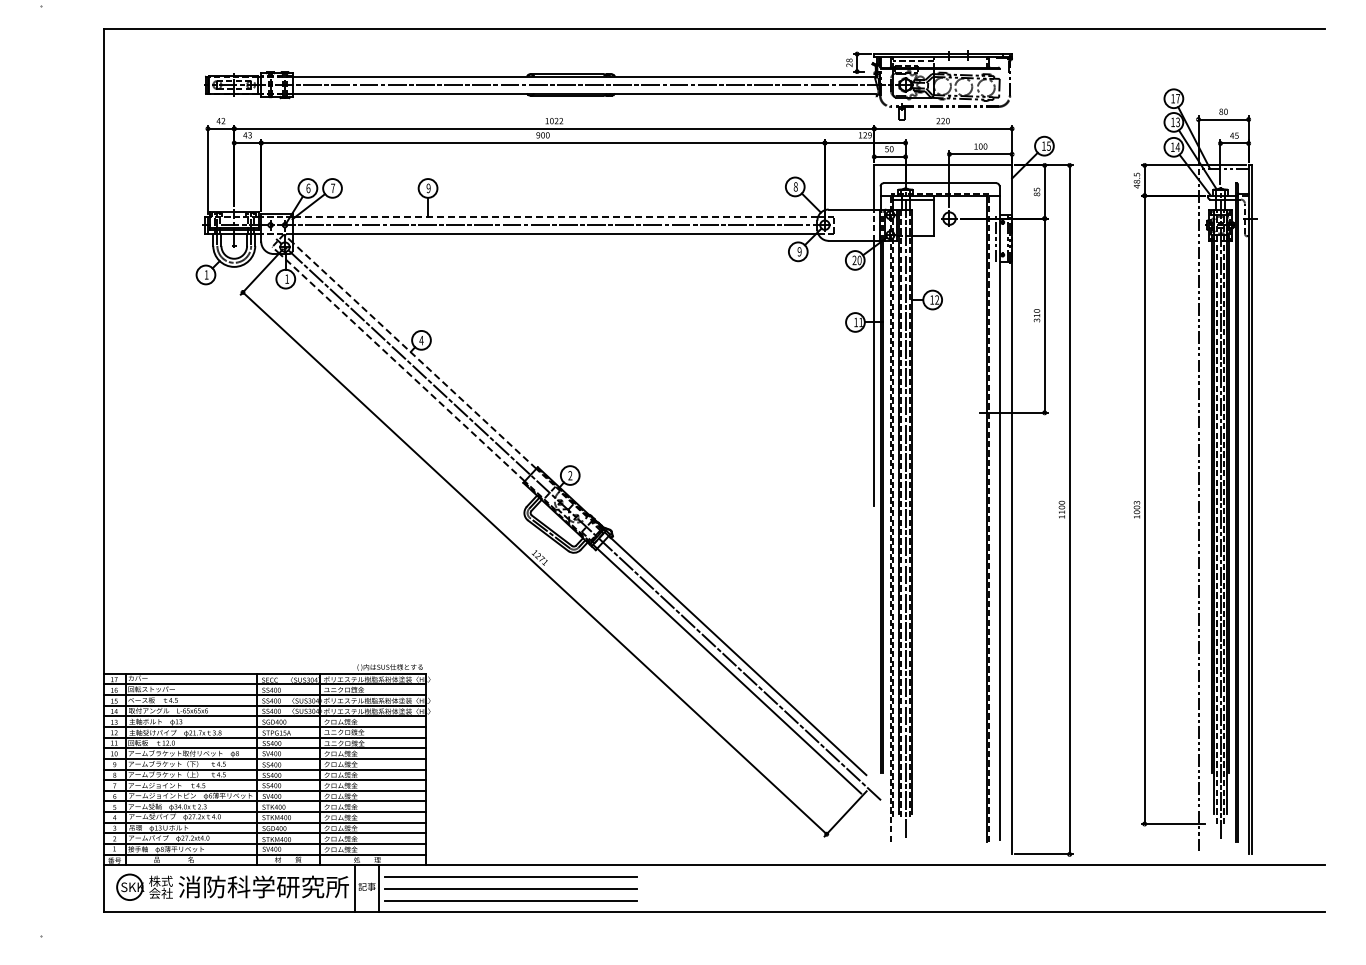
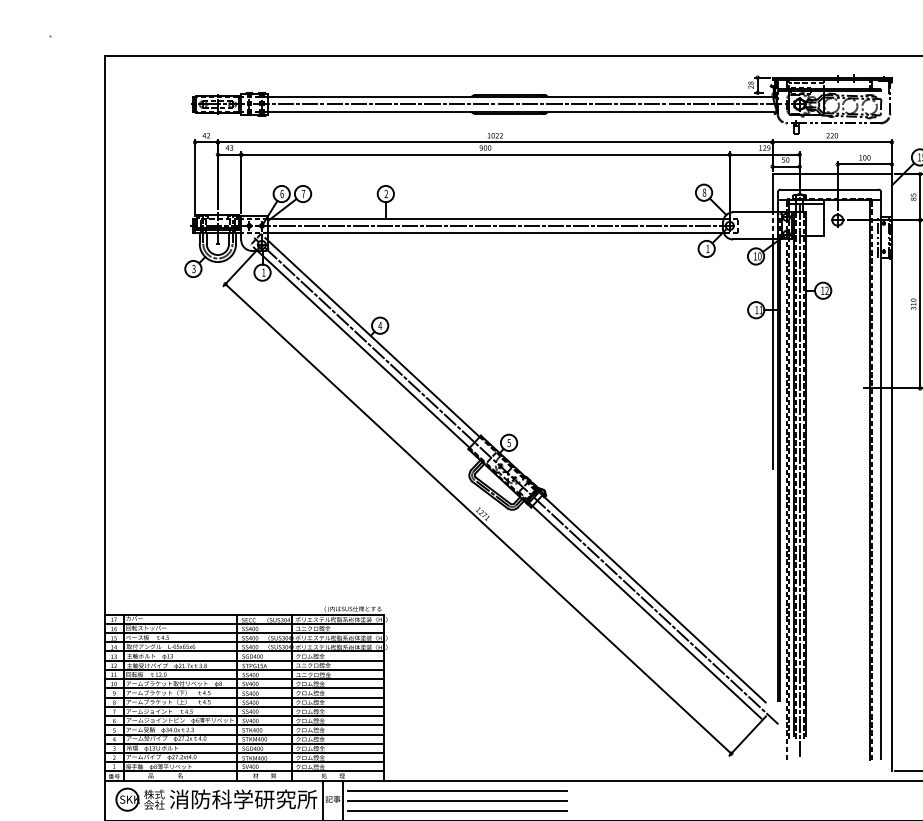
text: (428, 188) -> (386, 194), 9 -> 2
line: (555, 216) -> (496, 218), dashed -> solid
text: (799, 251) -> (707, 248), 9 -> 1
text: (854, 259) -> (755, 255), 20 -> 10
text: (206, 274) -> (193, 268), 1 -> 3
line: (414, 355) -> (374, 338), dashed -> solid
line: (401, 367) -> (362, 349), dashed -> solid
text: (570, 475) -> (509, 442), 2 -> 5

